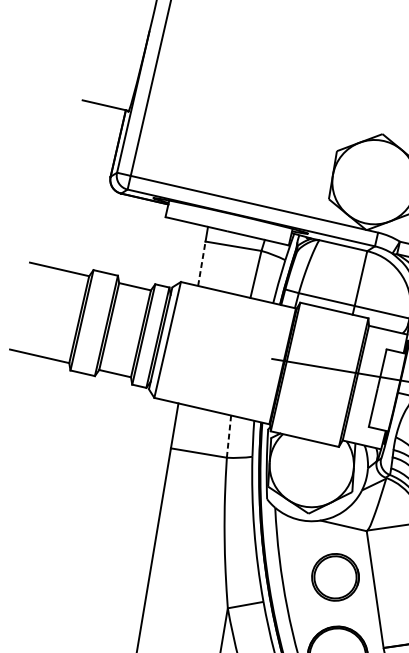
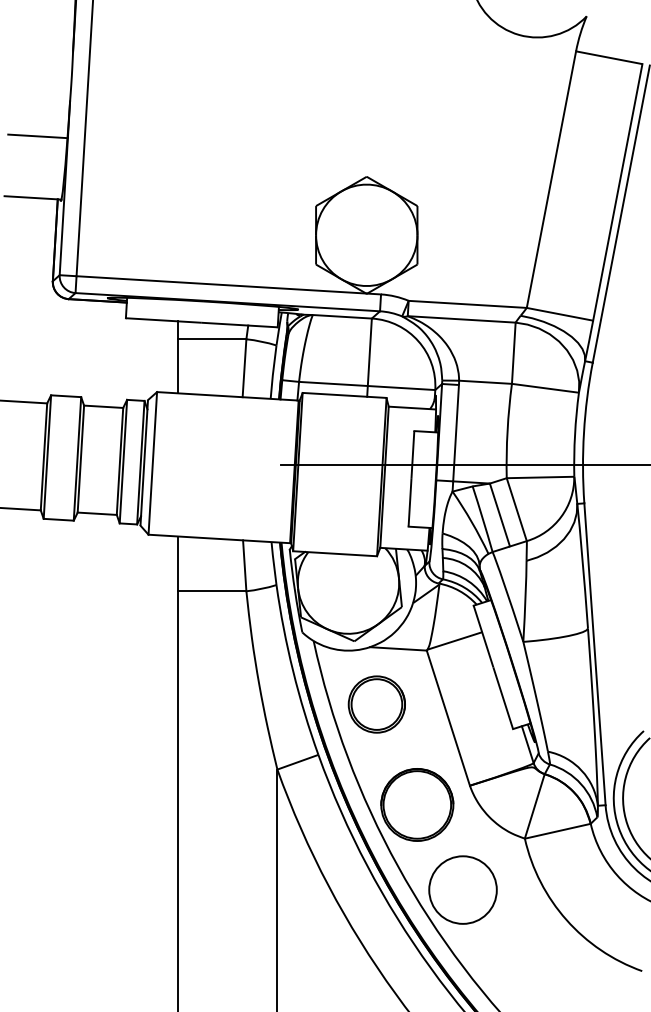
line: (117, 55) -> (37, 136), added
line: (202, 263) -> (178, 365), dashed -> solid
line: (228, 436) -> (244, 565), dashed -> solid
part: (335, 577) -> (376, 704), moved

